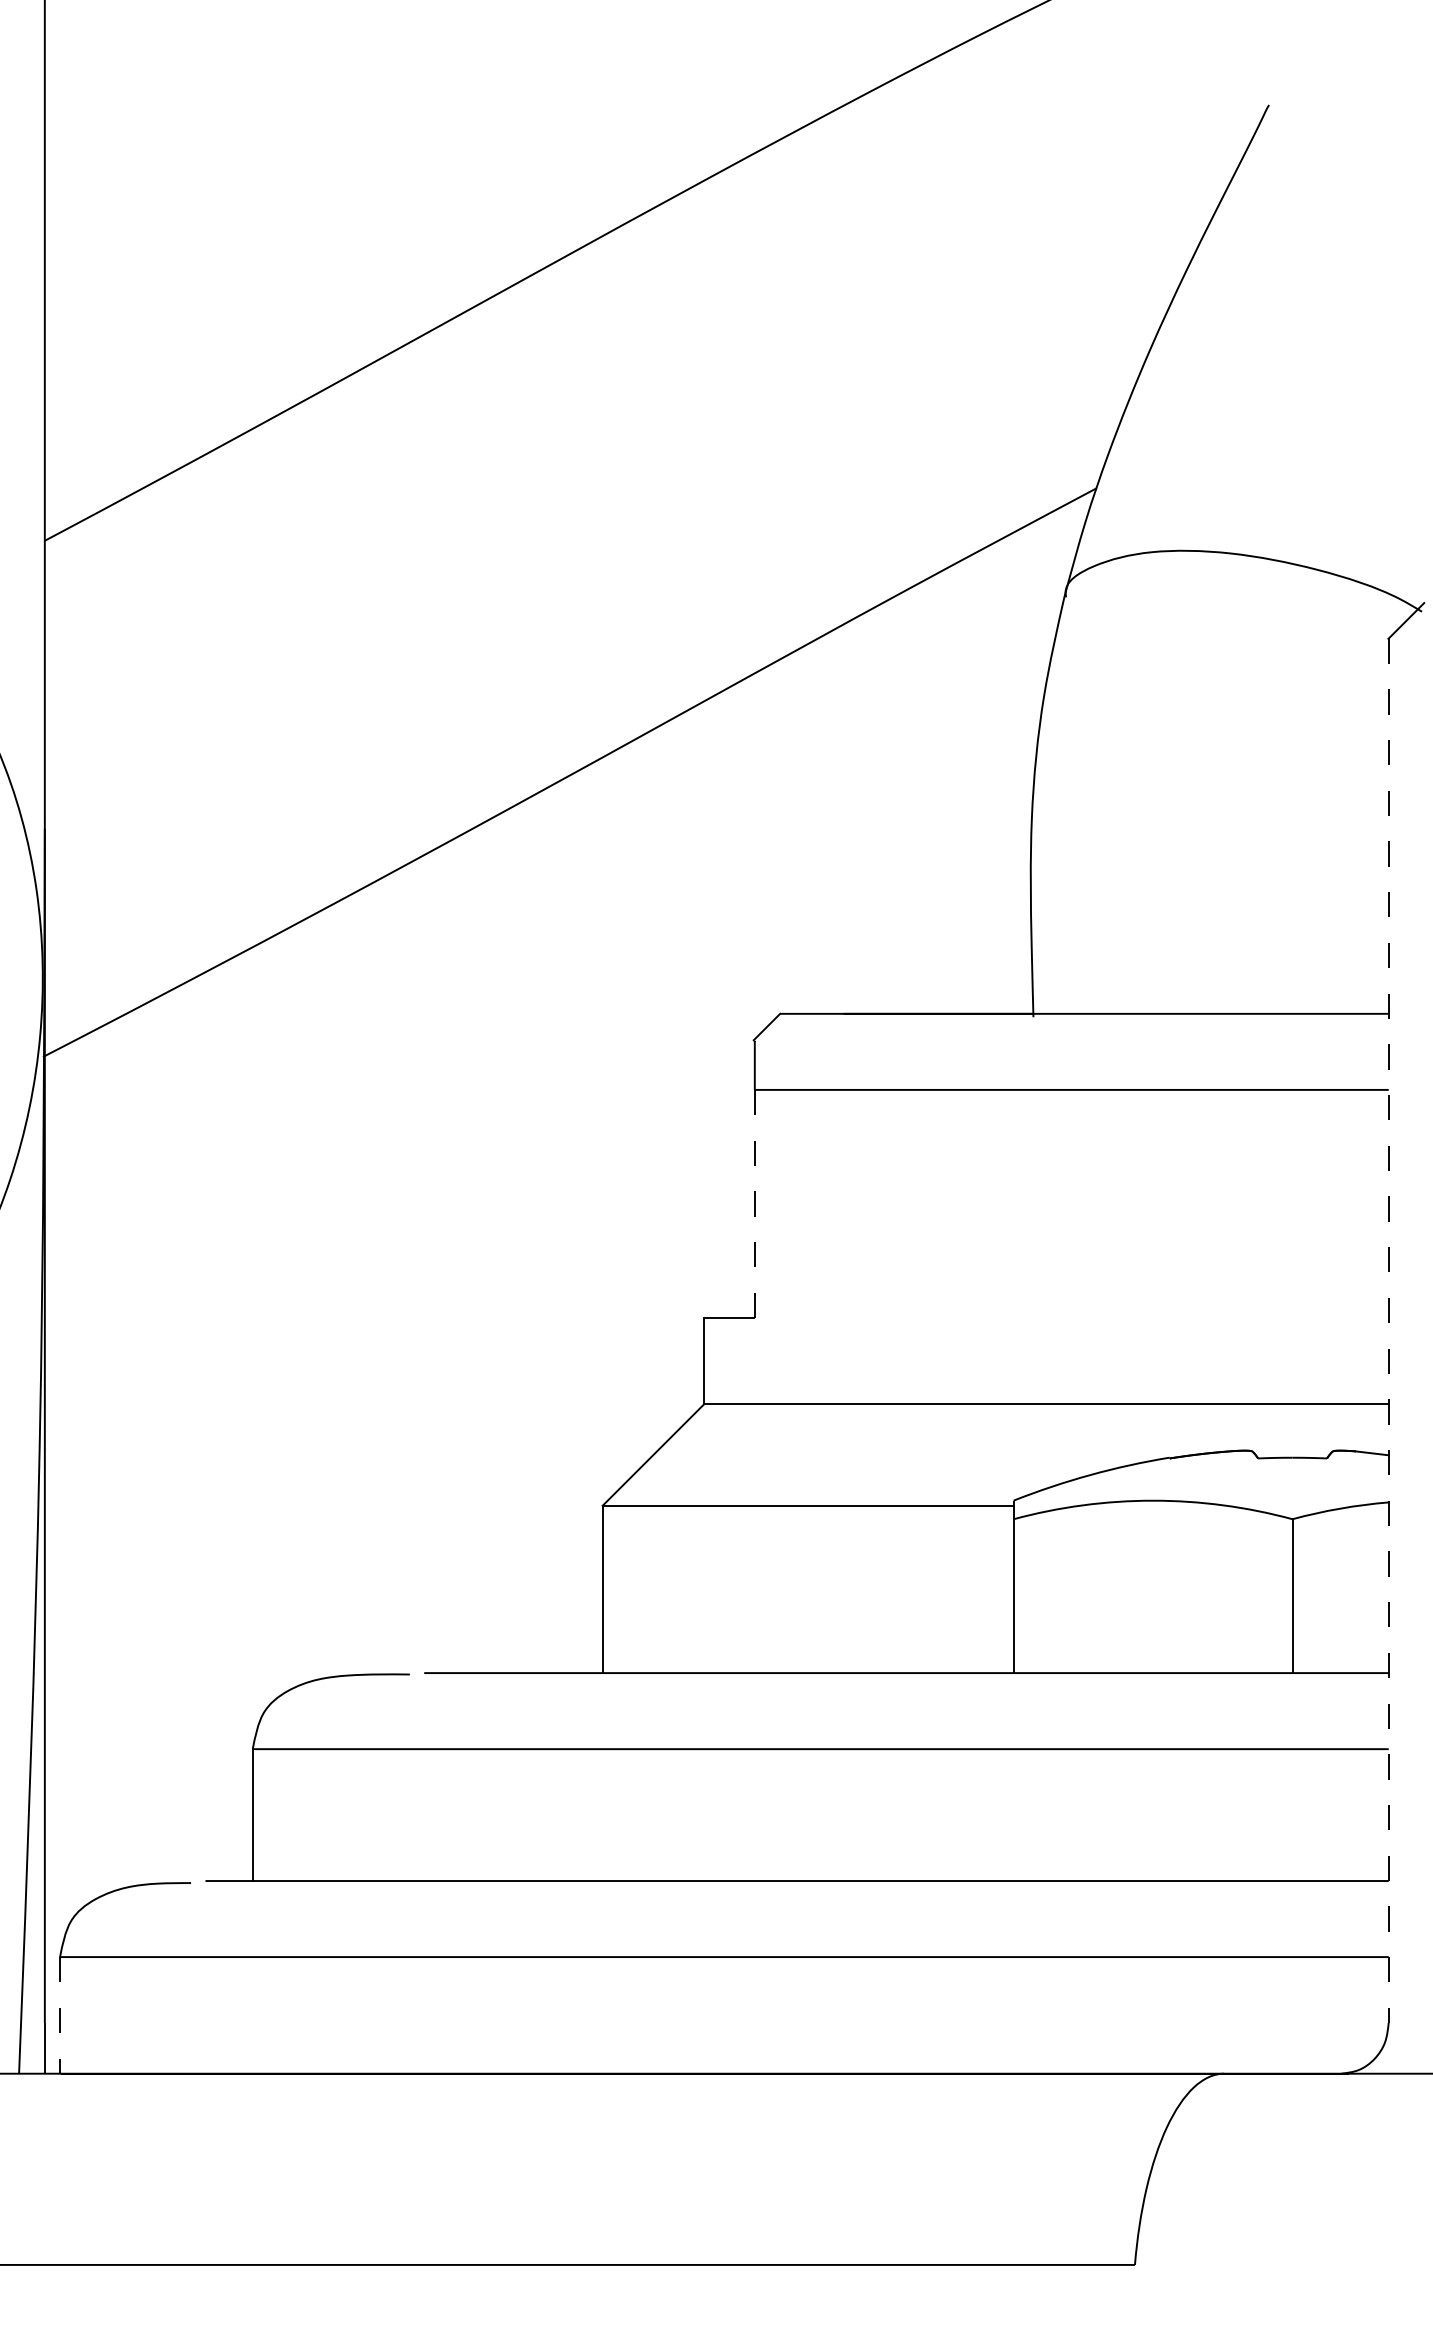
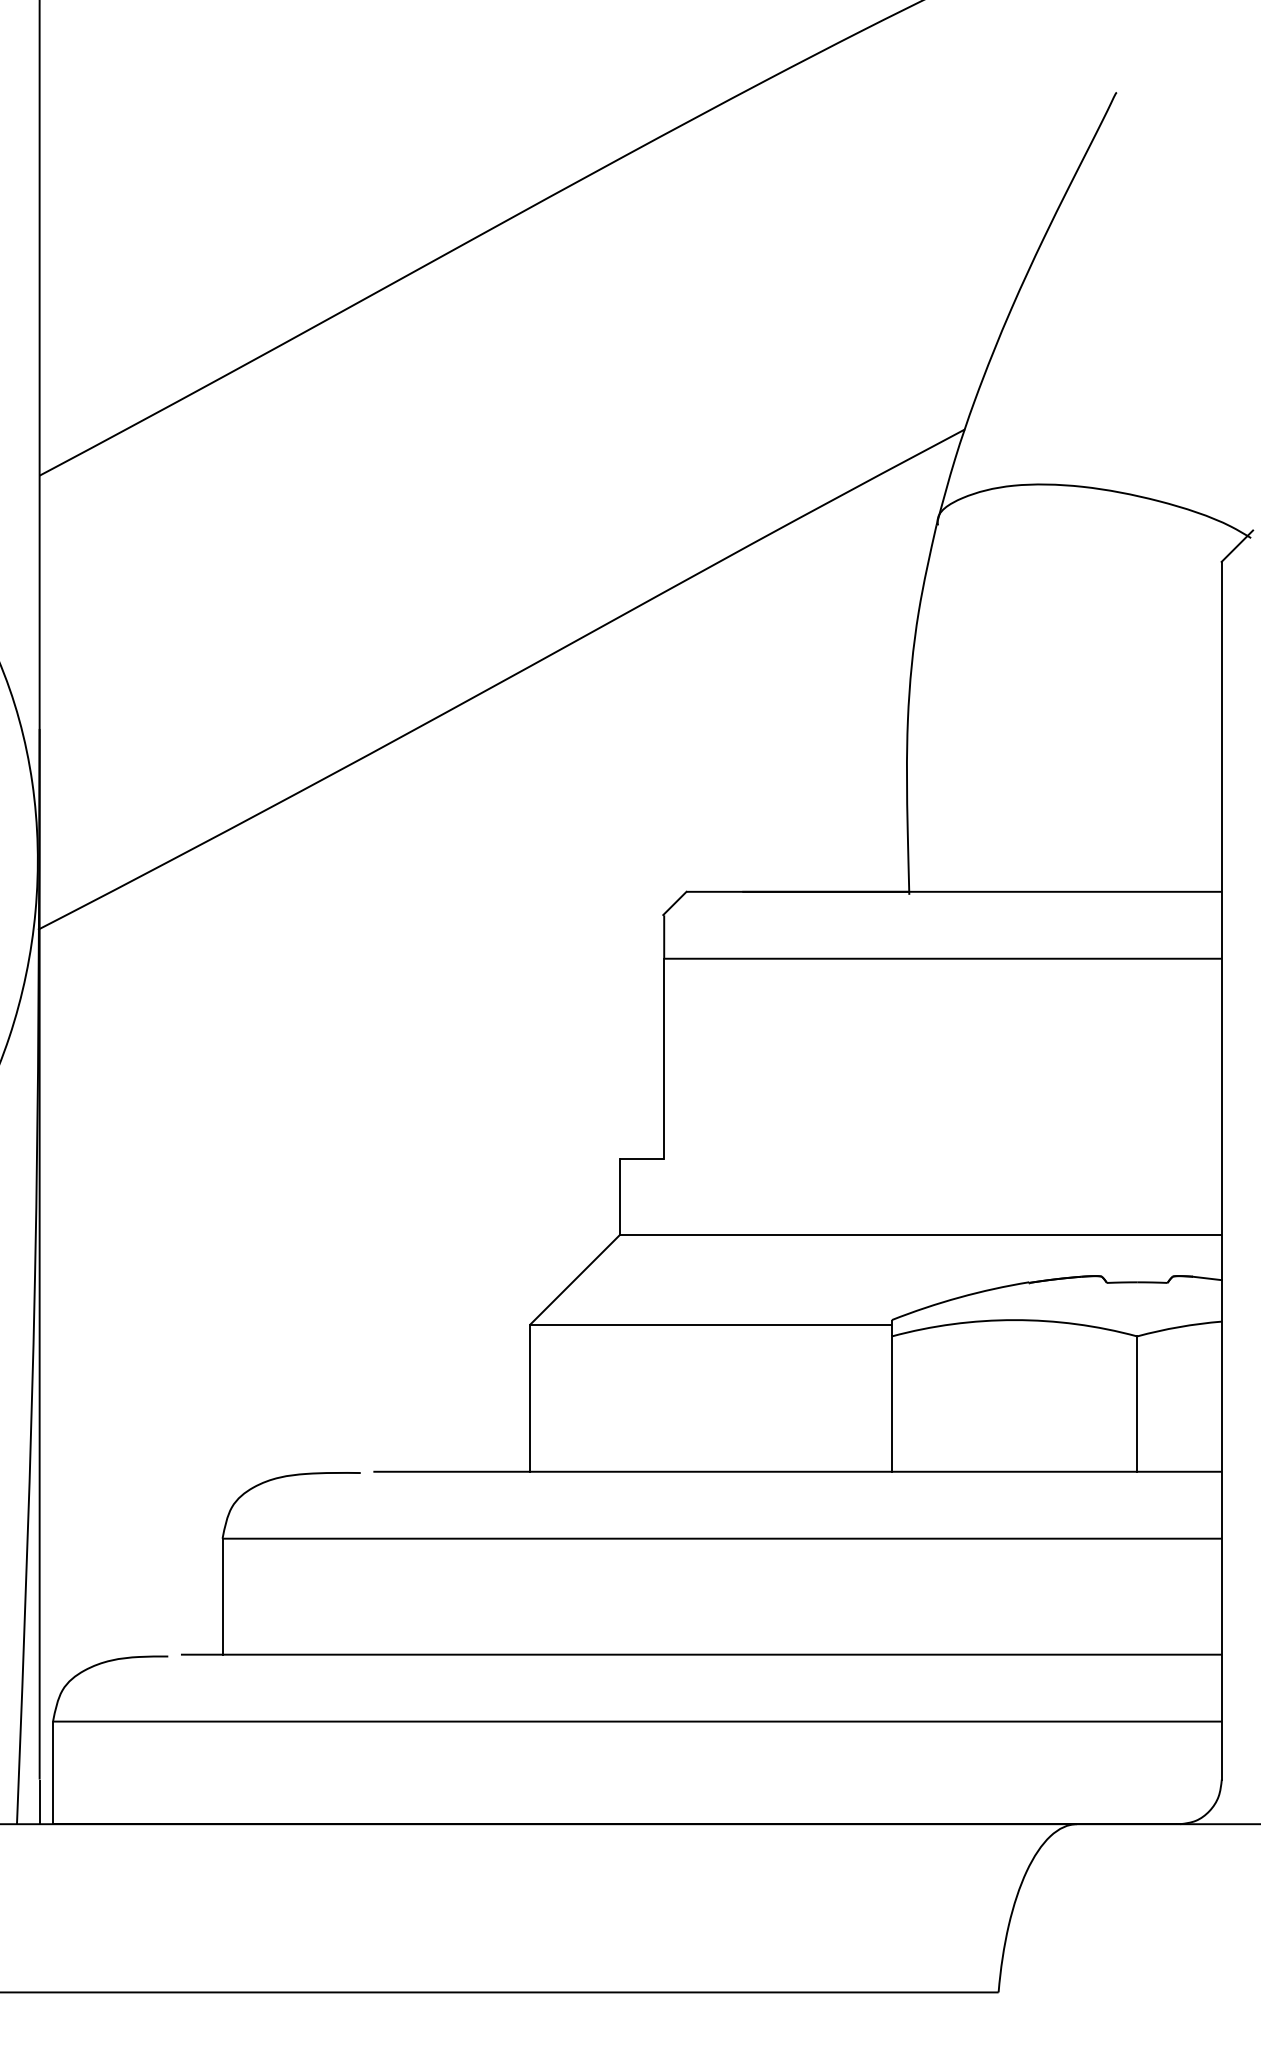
line: (754, 1204) -> (663, 1059), dashed -> solid
line: (1388, 1331) -> (1221, 1171), dashed -> solid
line: (60, 2015) -> (53, 1772), dashed -> solid

